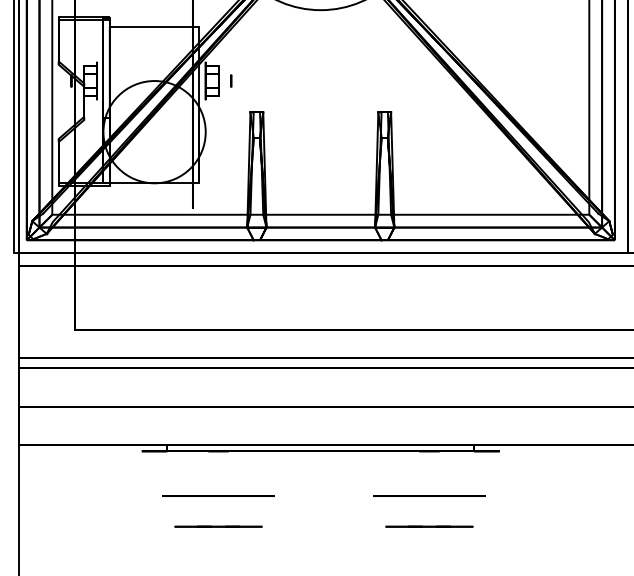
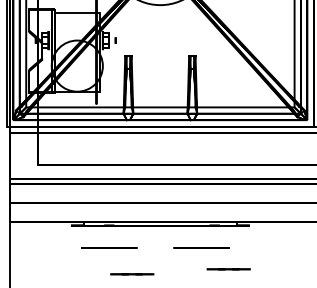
circle: (429, 495) -> (201, 247), moved
line: (218, 527) -> (132, 274), moved
line: (429, 527) -> (228, 269), moved

